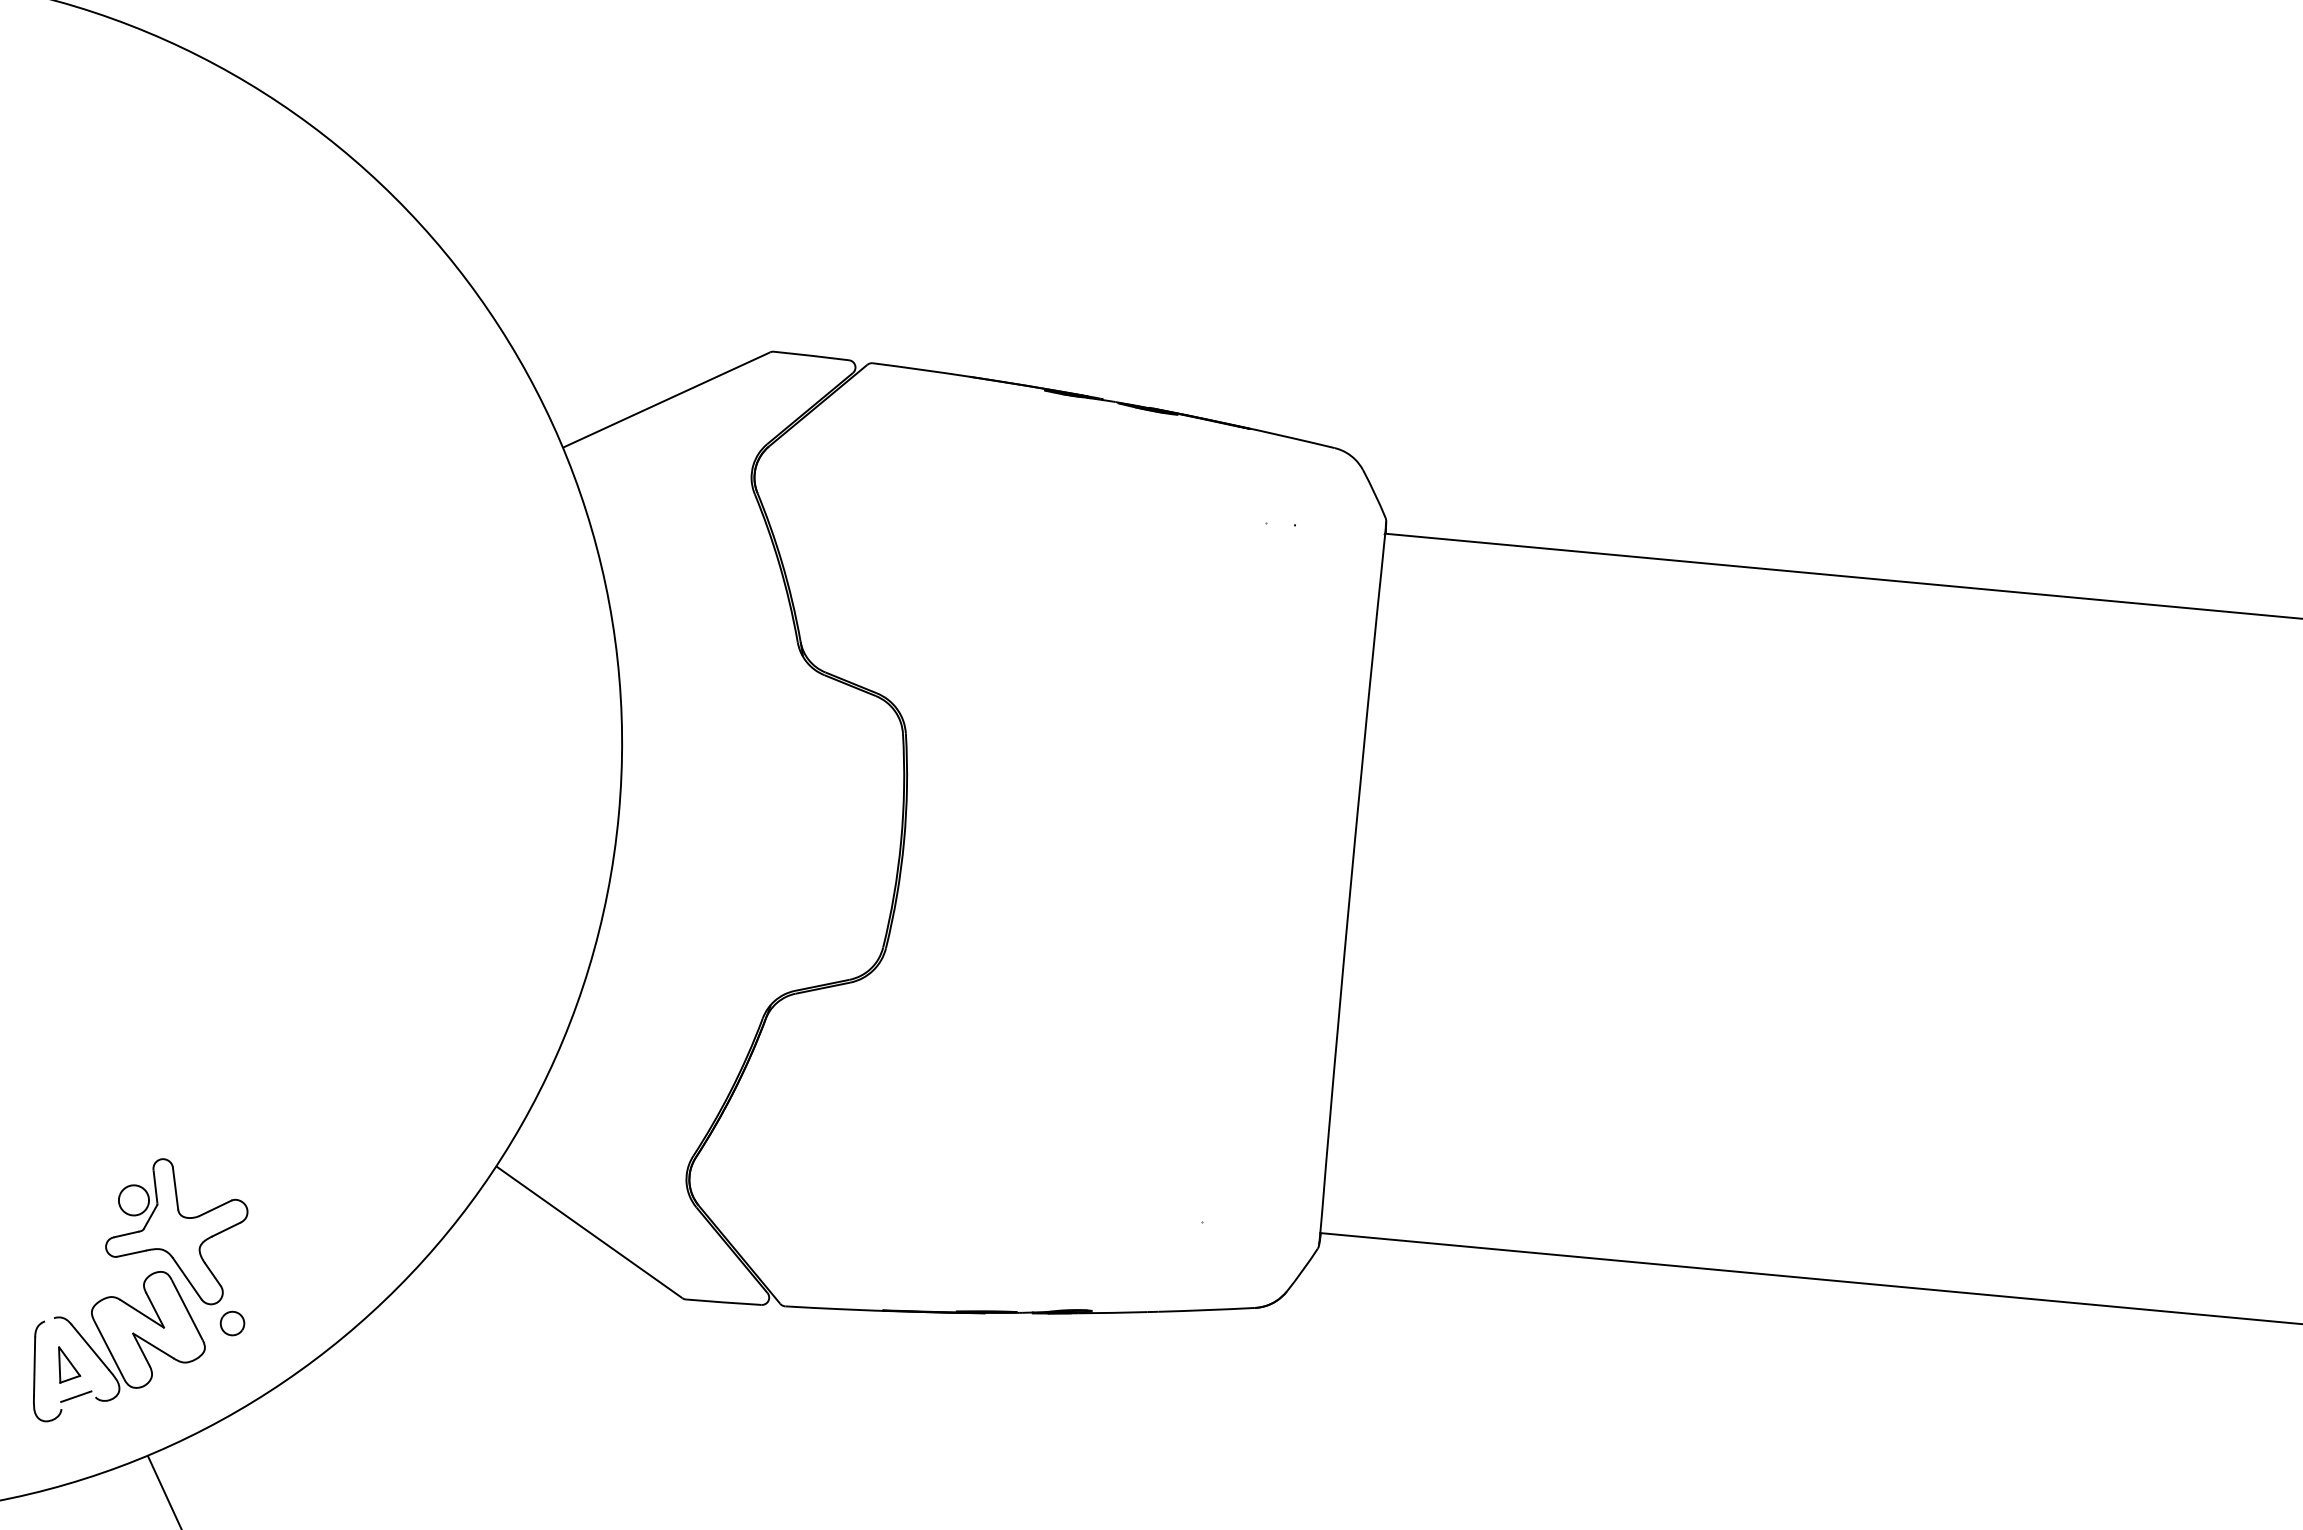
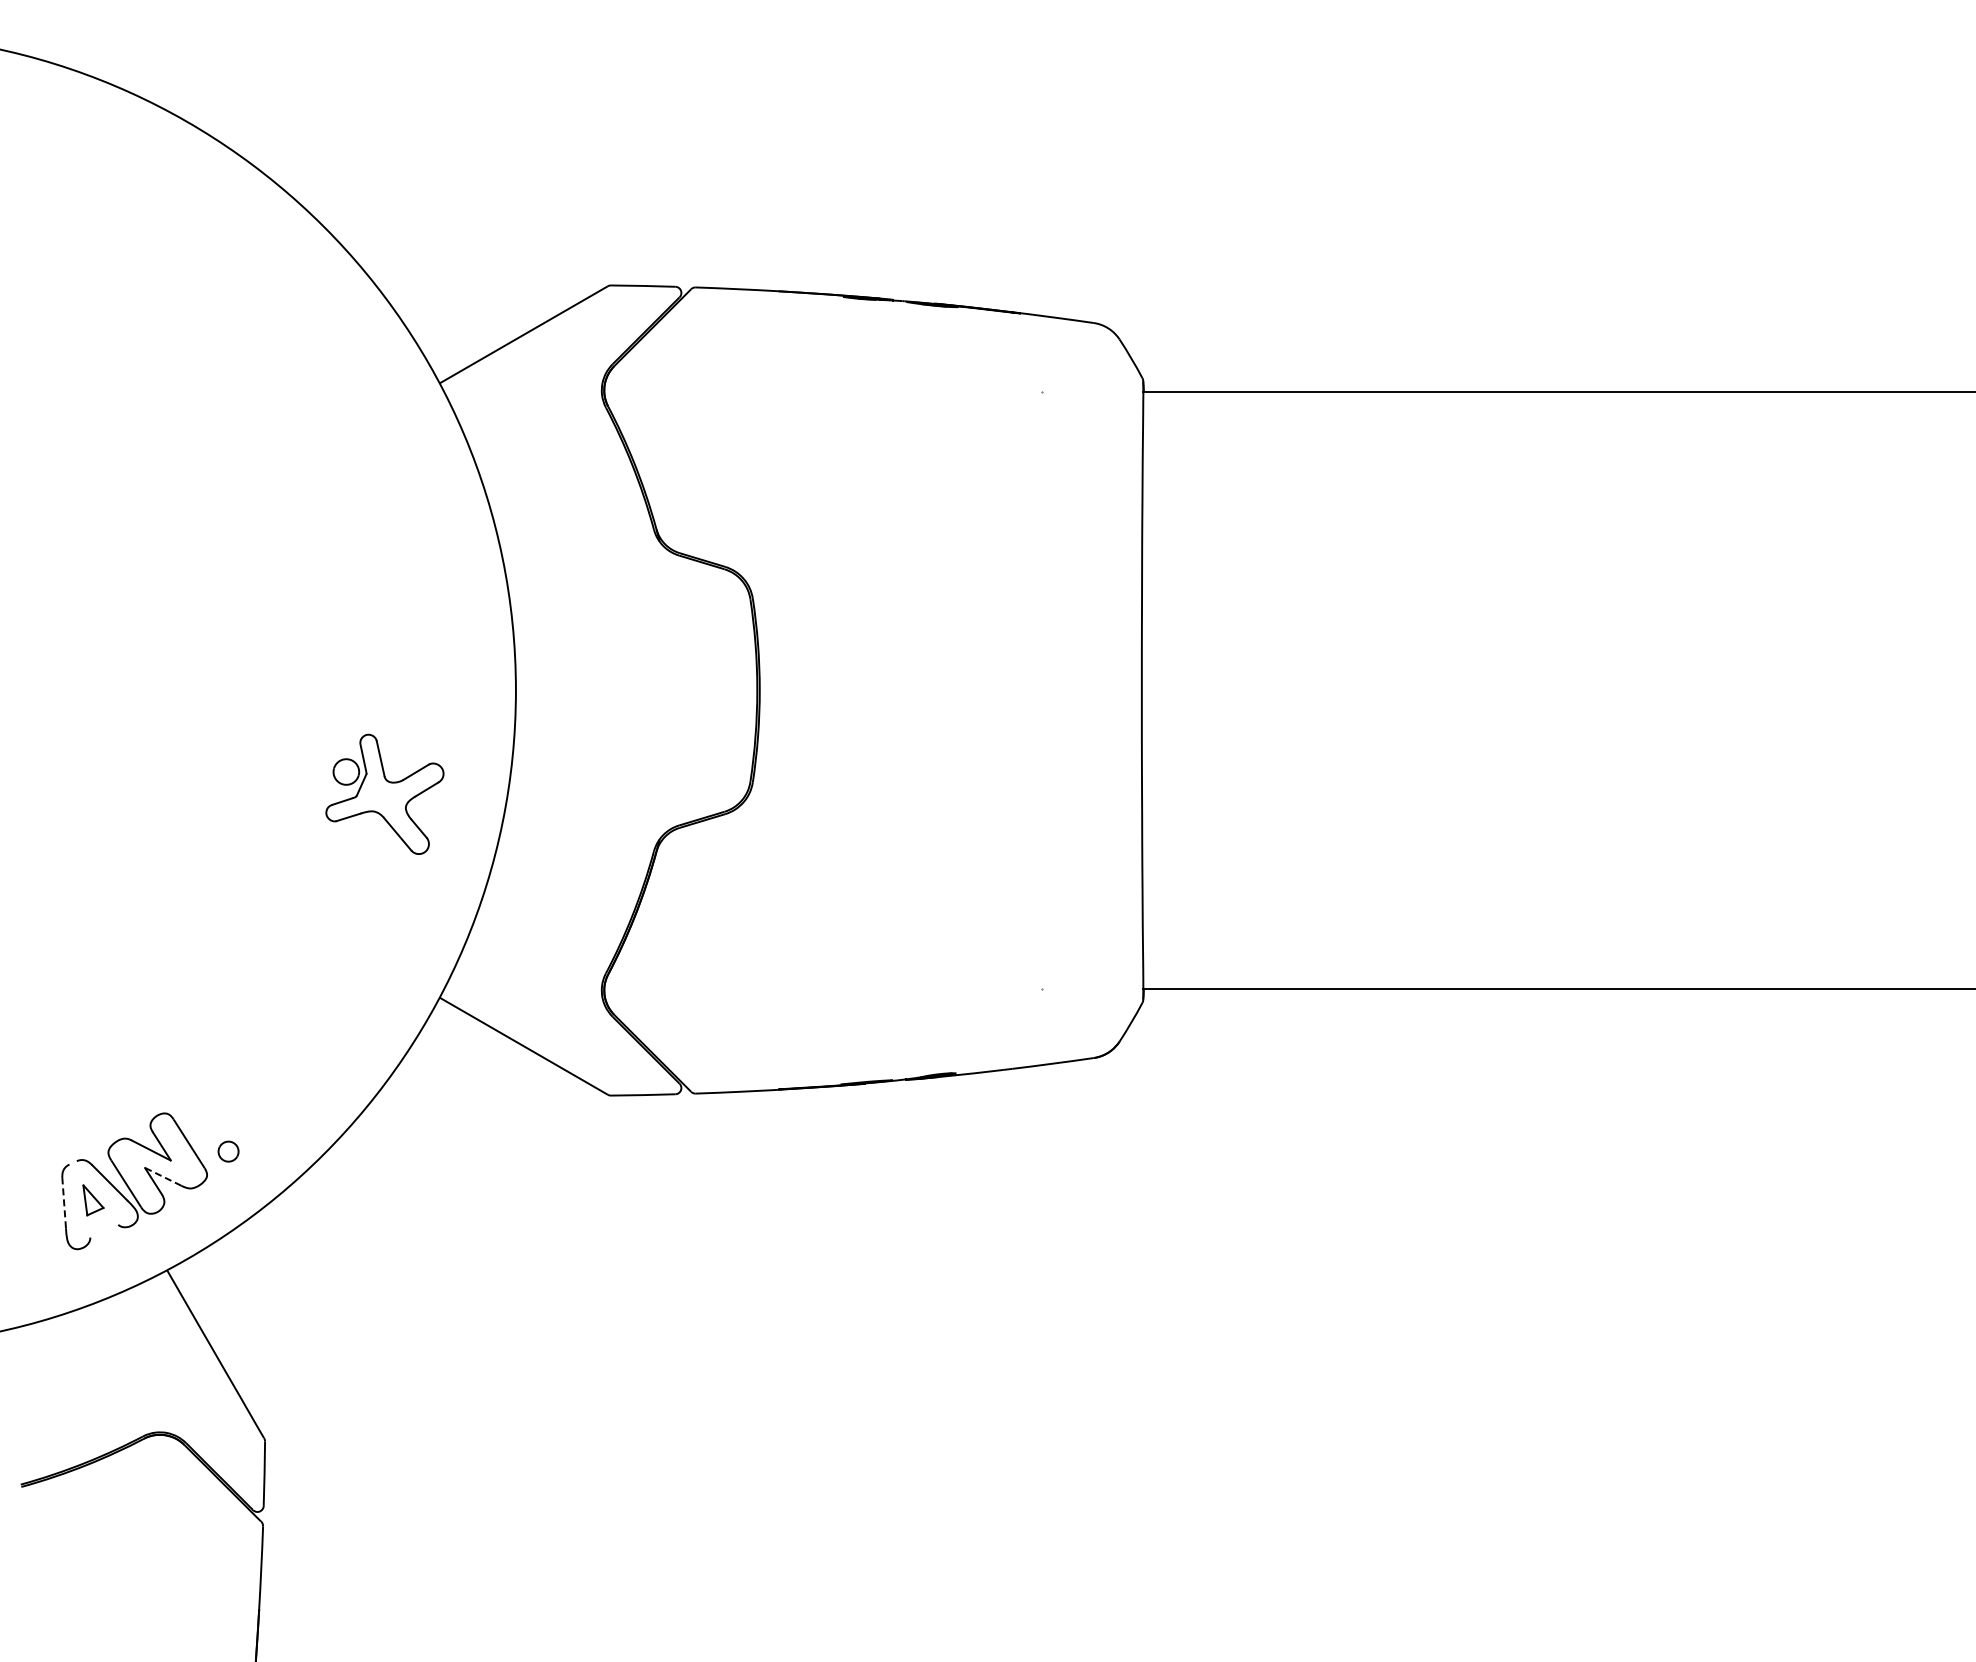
part: (176, 1229) -> (384, 793), moved
line: (152, 1345) -> (162, 1176), solid -> dashed
line: (34, 1366) -> (64, 1203), solid -> dashed
line: (75, 1396) -> (101, 1225), removed

